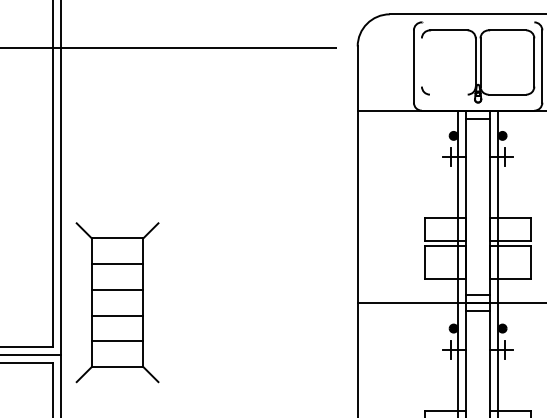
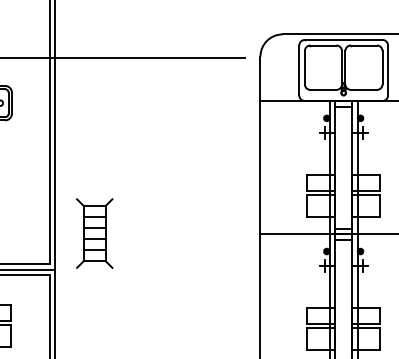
line: (477, 21) -> (343, 39), added
line: (421, 62) -> (304, 67), added
line: (448, 94) -> (323, 89), added
part: (117, 302) -> (94, 233), size x0.62

